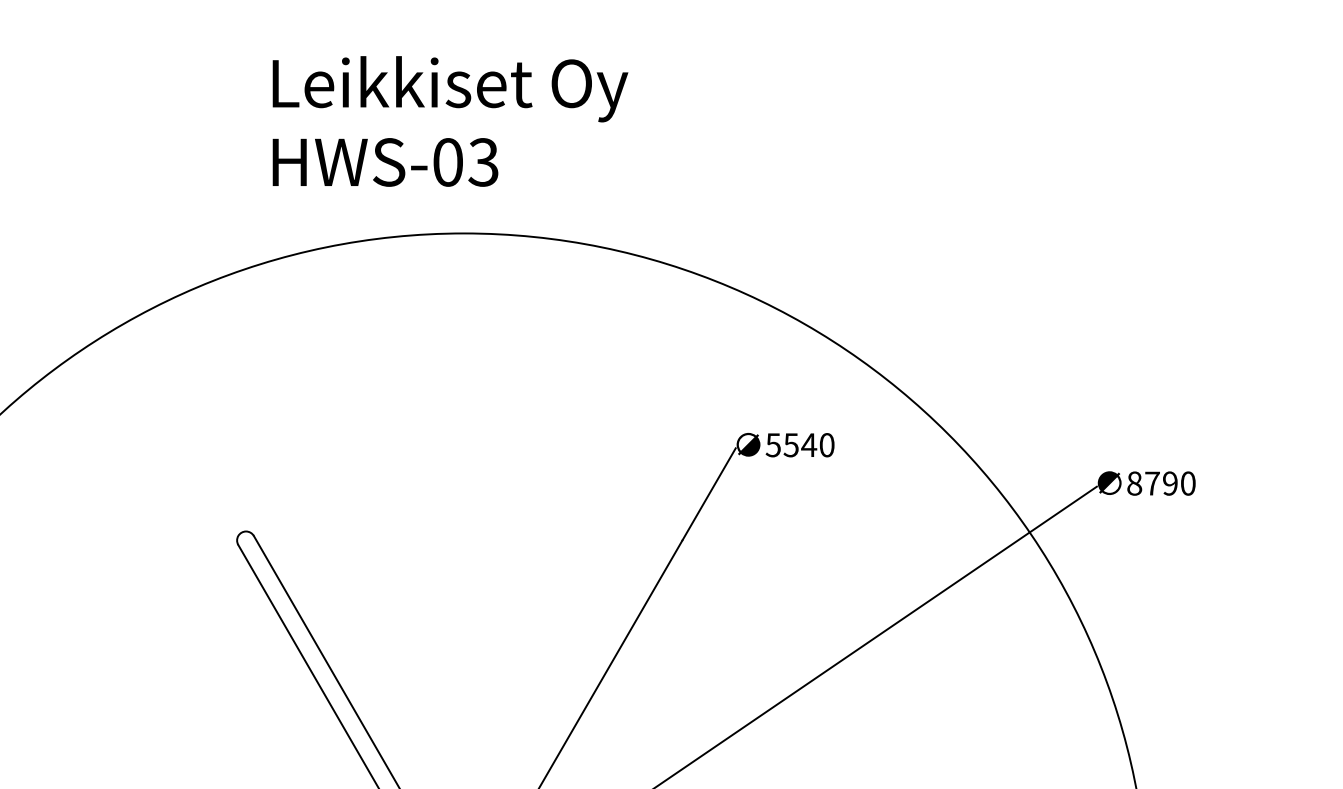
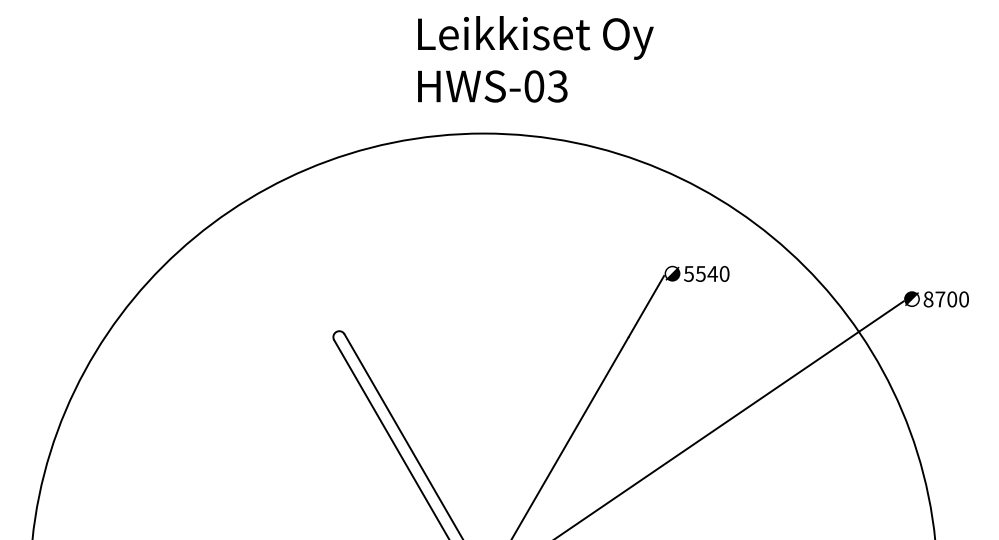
text: (449, 121) -> (535, 59), moved
text: (1170, 483) -> (952, 299), 8790 -> 8700

